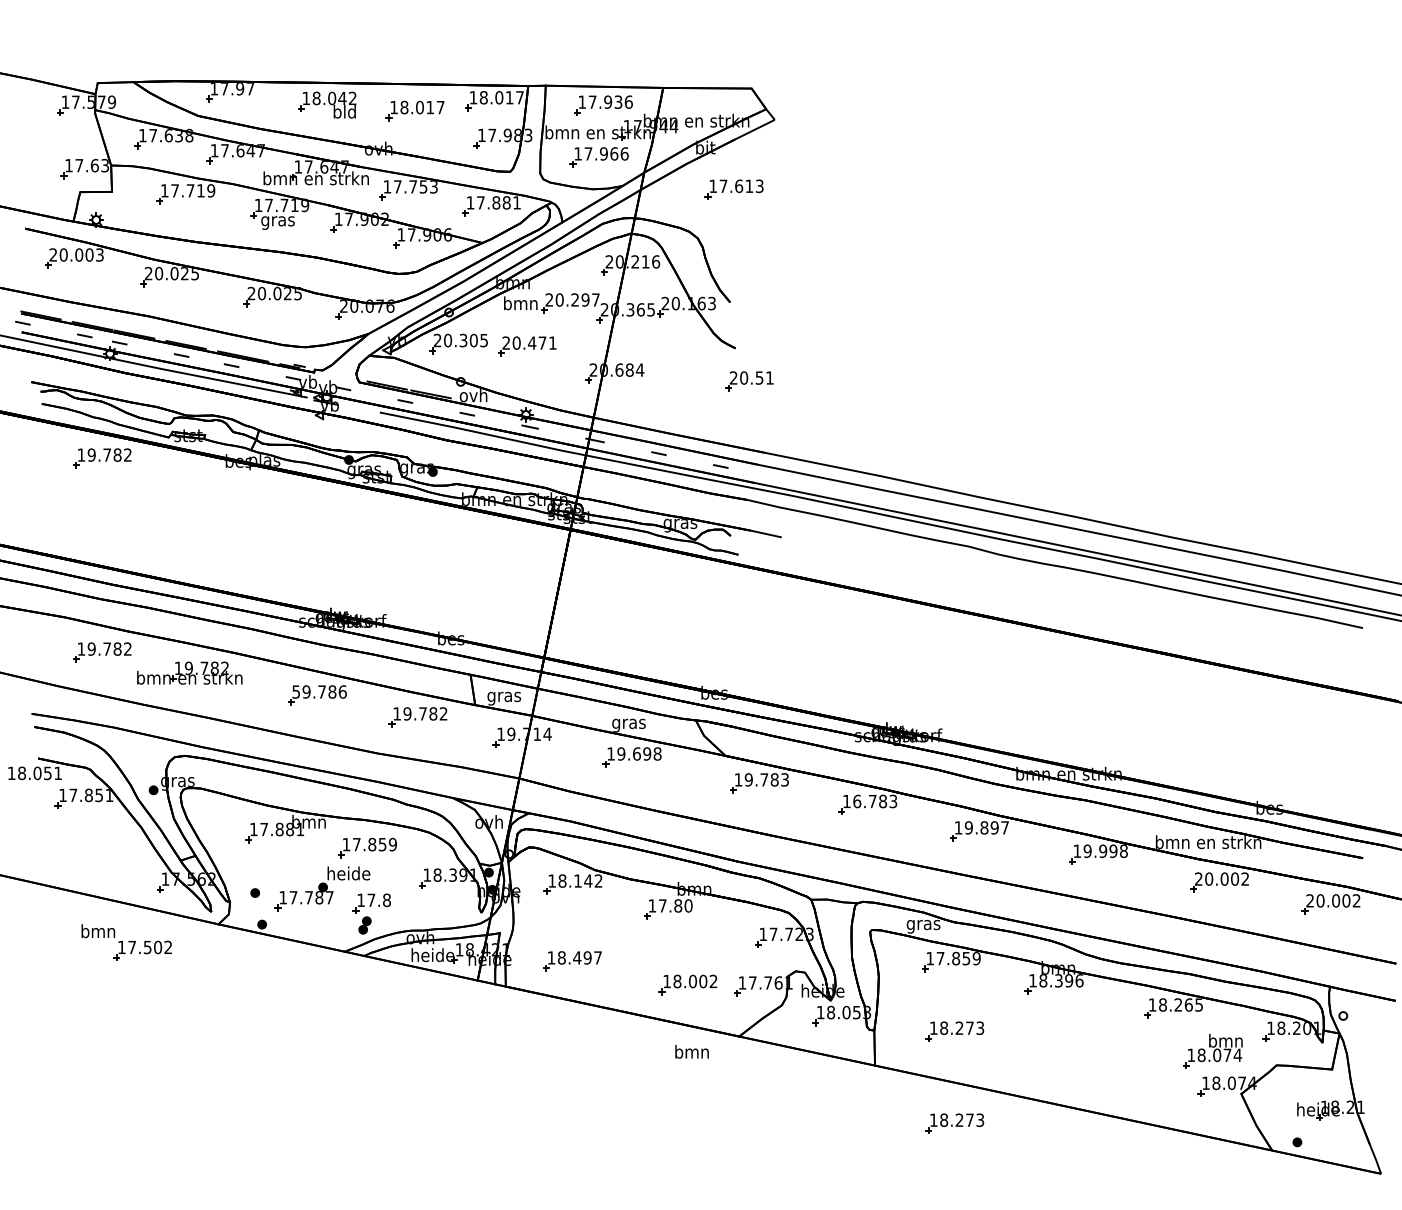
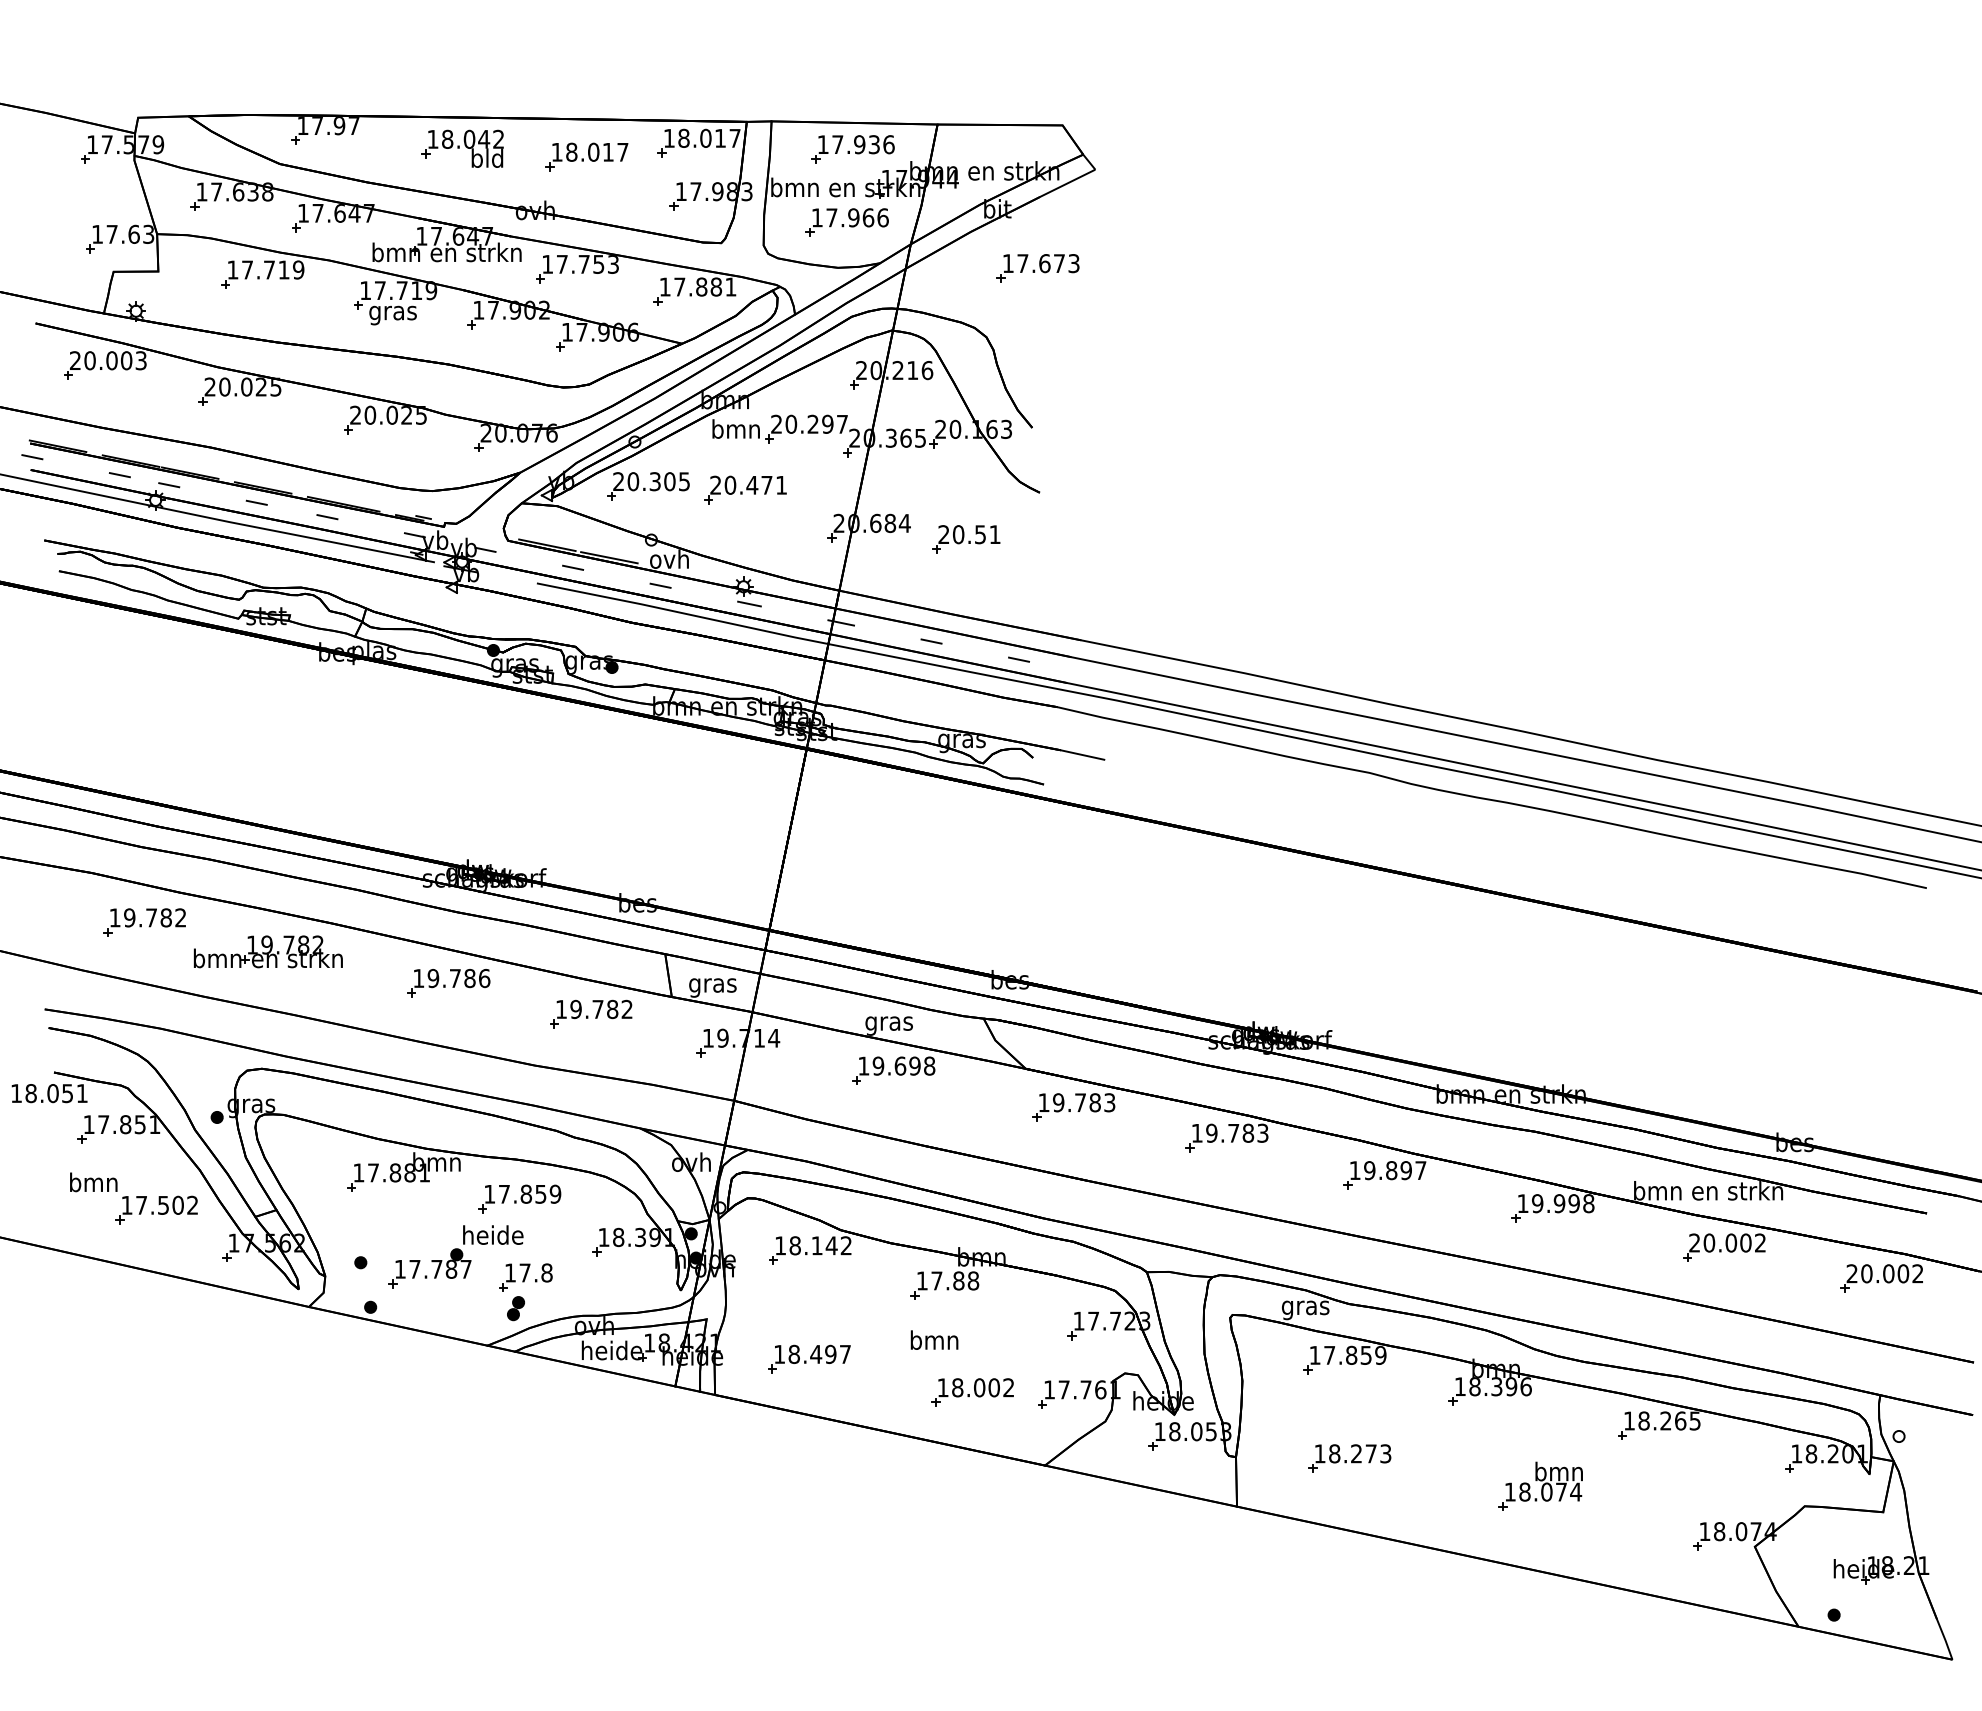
text: (749, 185) -> (1059, 262), 17.613 -> 17.673
part: (749, 381) -> (966, 539), moved
part: (102, 458) -> (144, 648), removed
text: (295, 691) -> (417, 977), 59.786 -> 19.786
text: (857, 801) -> (1212, 1133), 16.783 -> 19.783
text: (688, 905) -> (973, 1280), 17.80 -> 17.88
part: (126, 942) -> (133, 1198), moved
part: (1212, 1050) -> (1540, 1485), moved
text: (691, 1051) -> (933, 1339), moved
part: (954, 1123) -> (1349, 1588), removed

